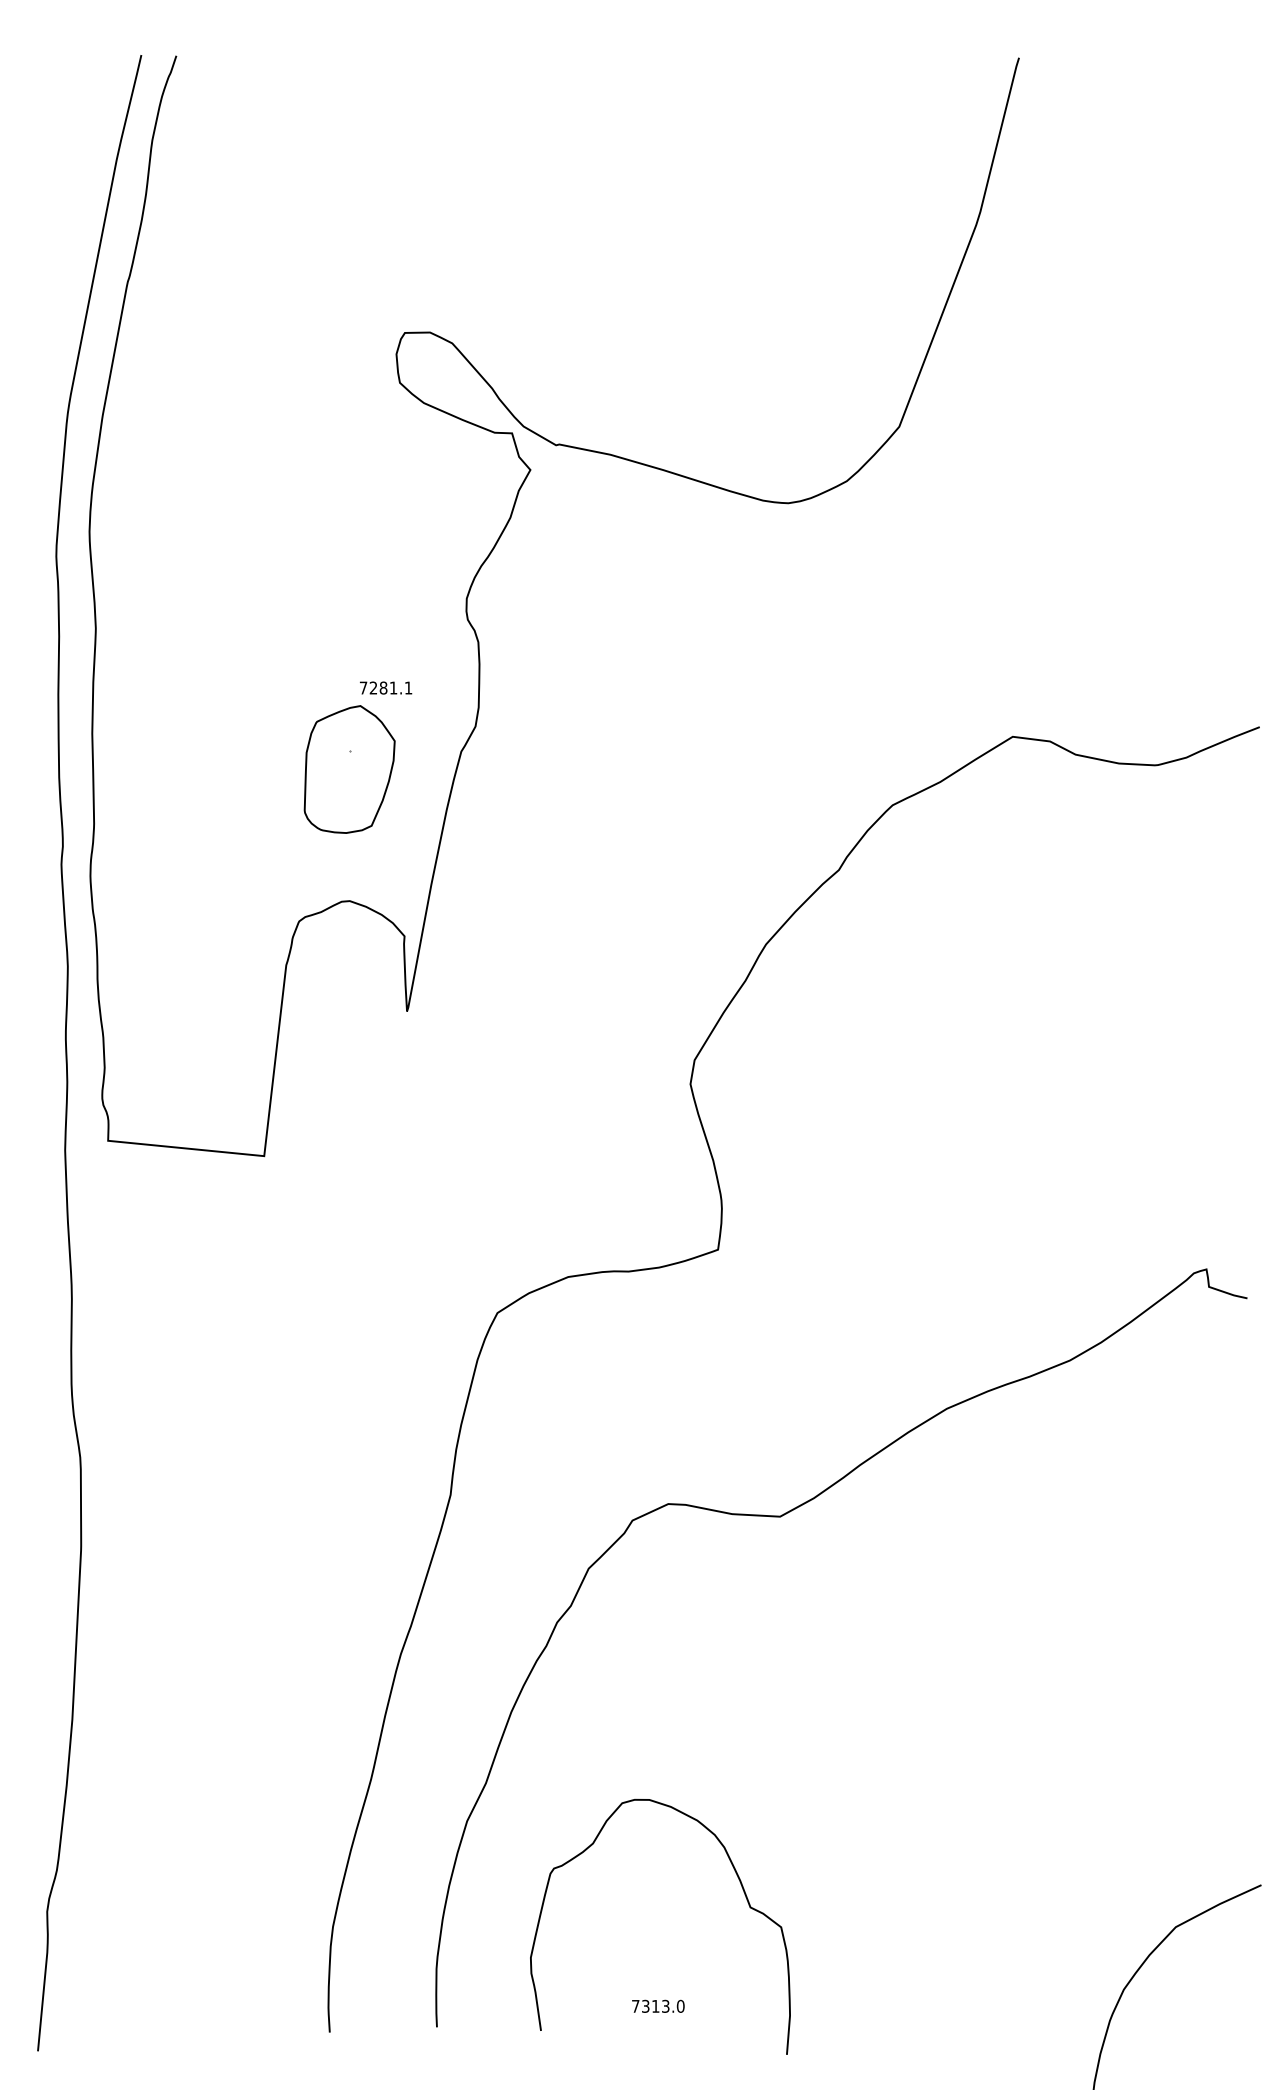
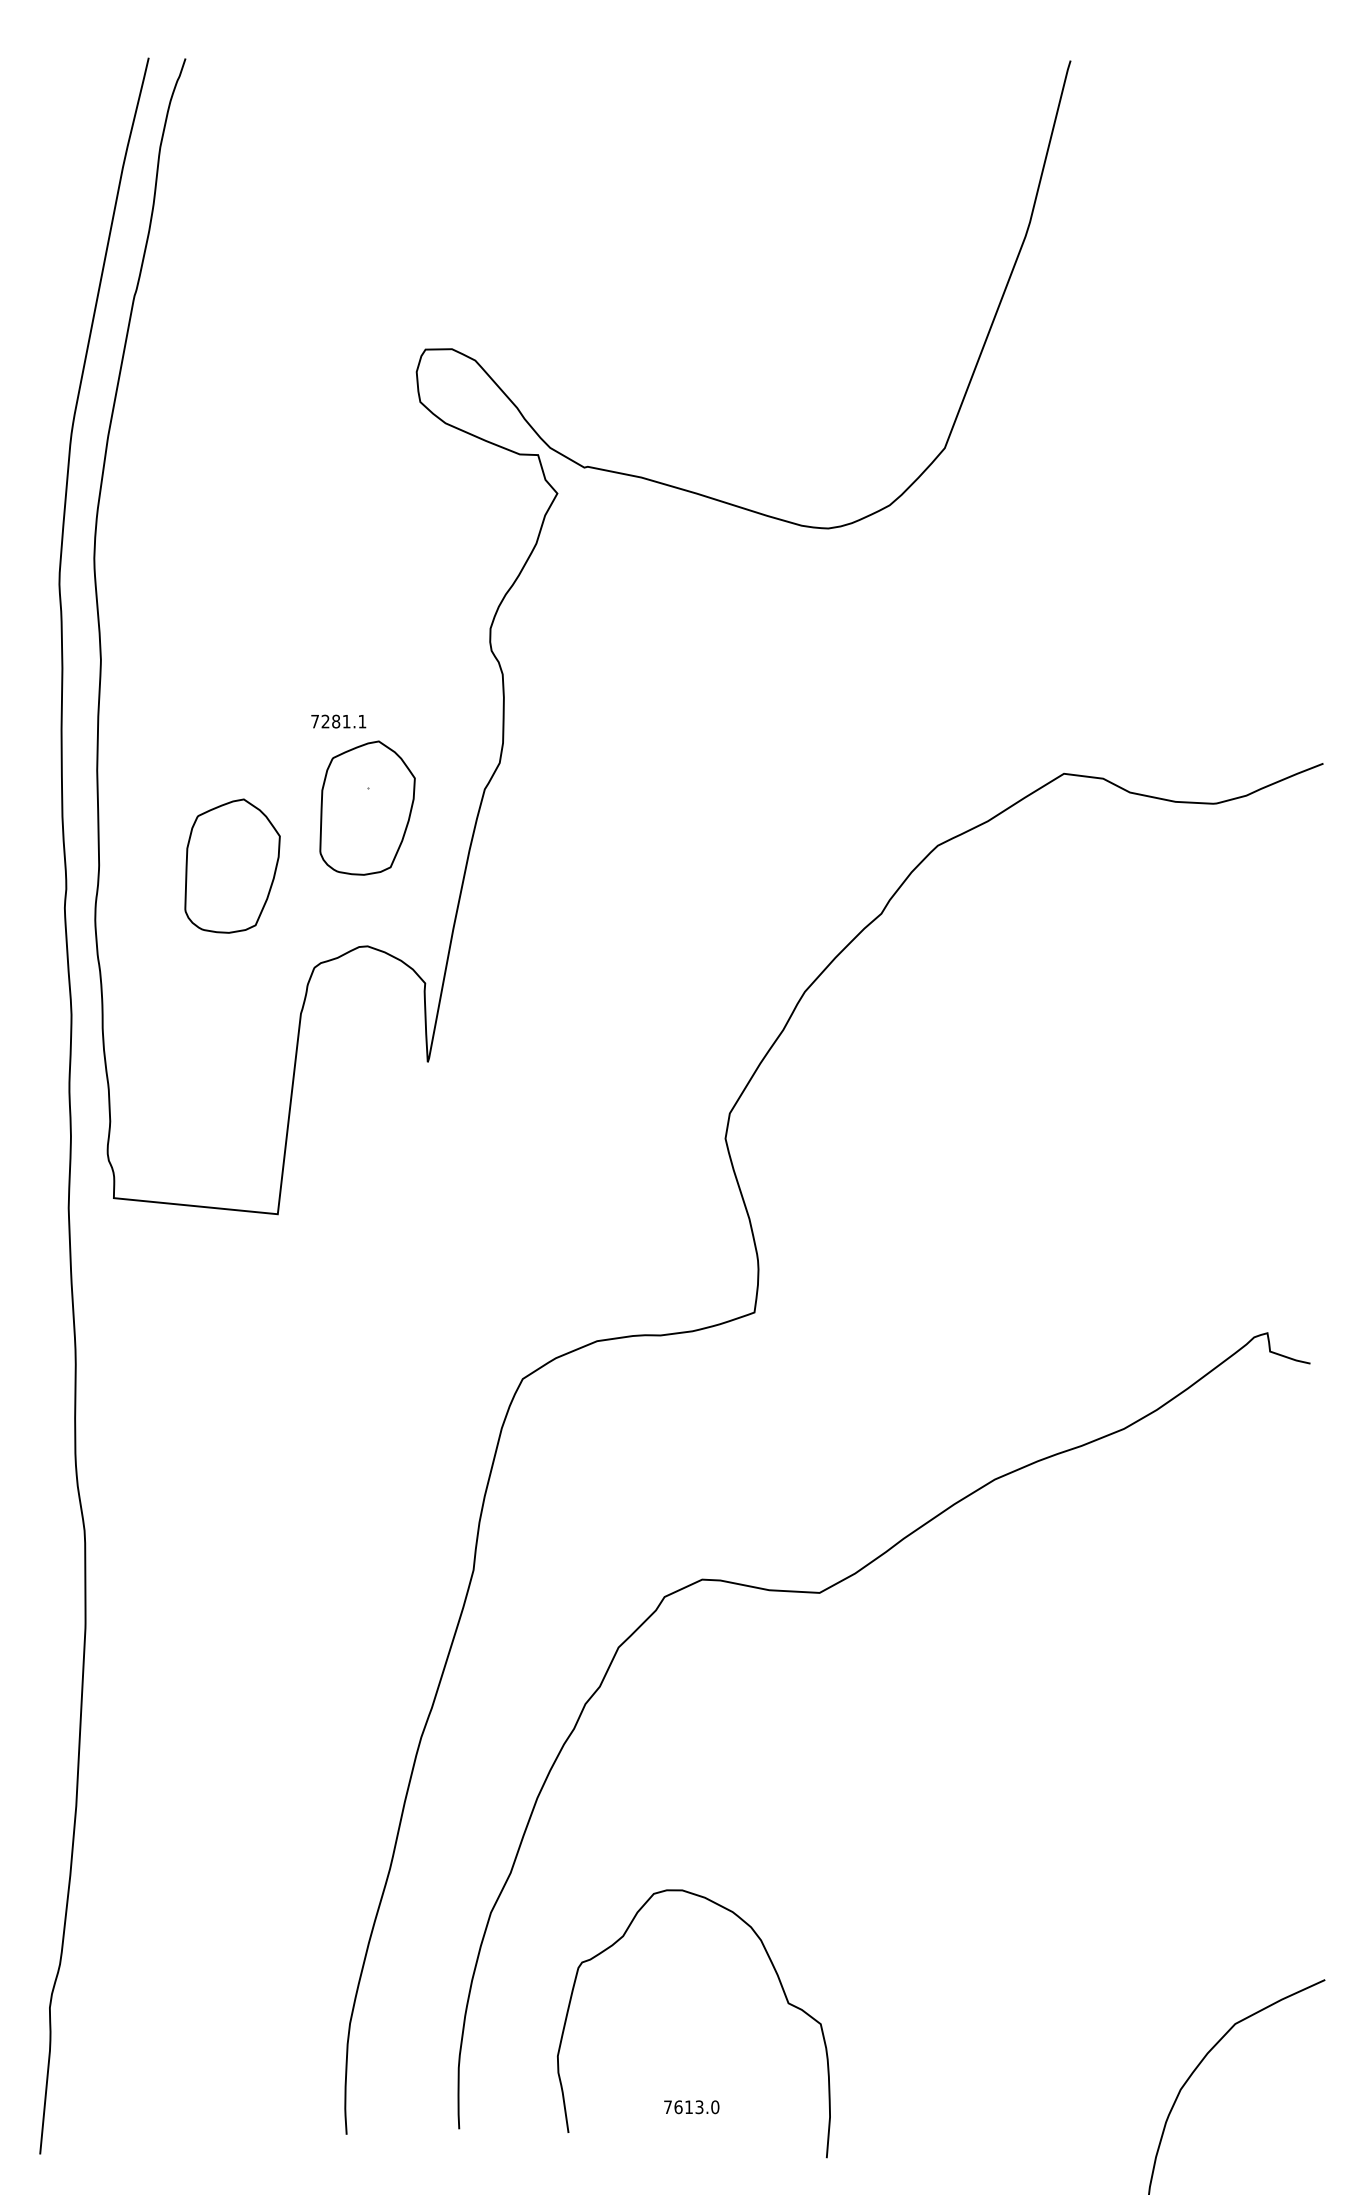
text: (385, 687) -> (338, 721), moved
part: (221, 824) -> (232, 865), added
text: (645, 2006) -> (678, 2107), 7313.0 -> 7613.0

